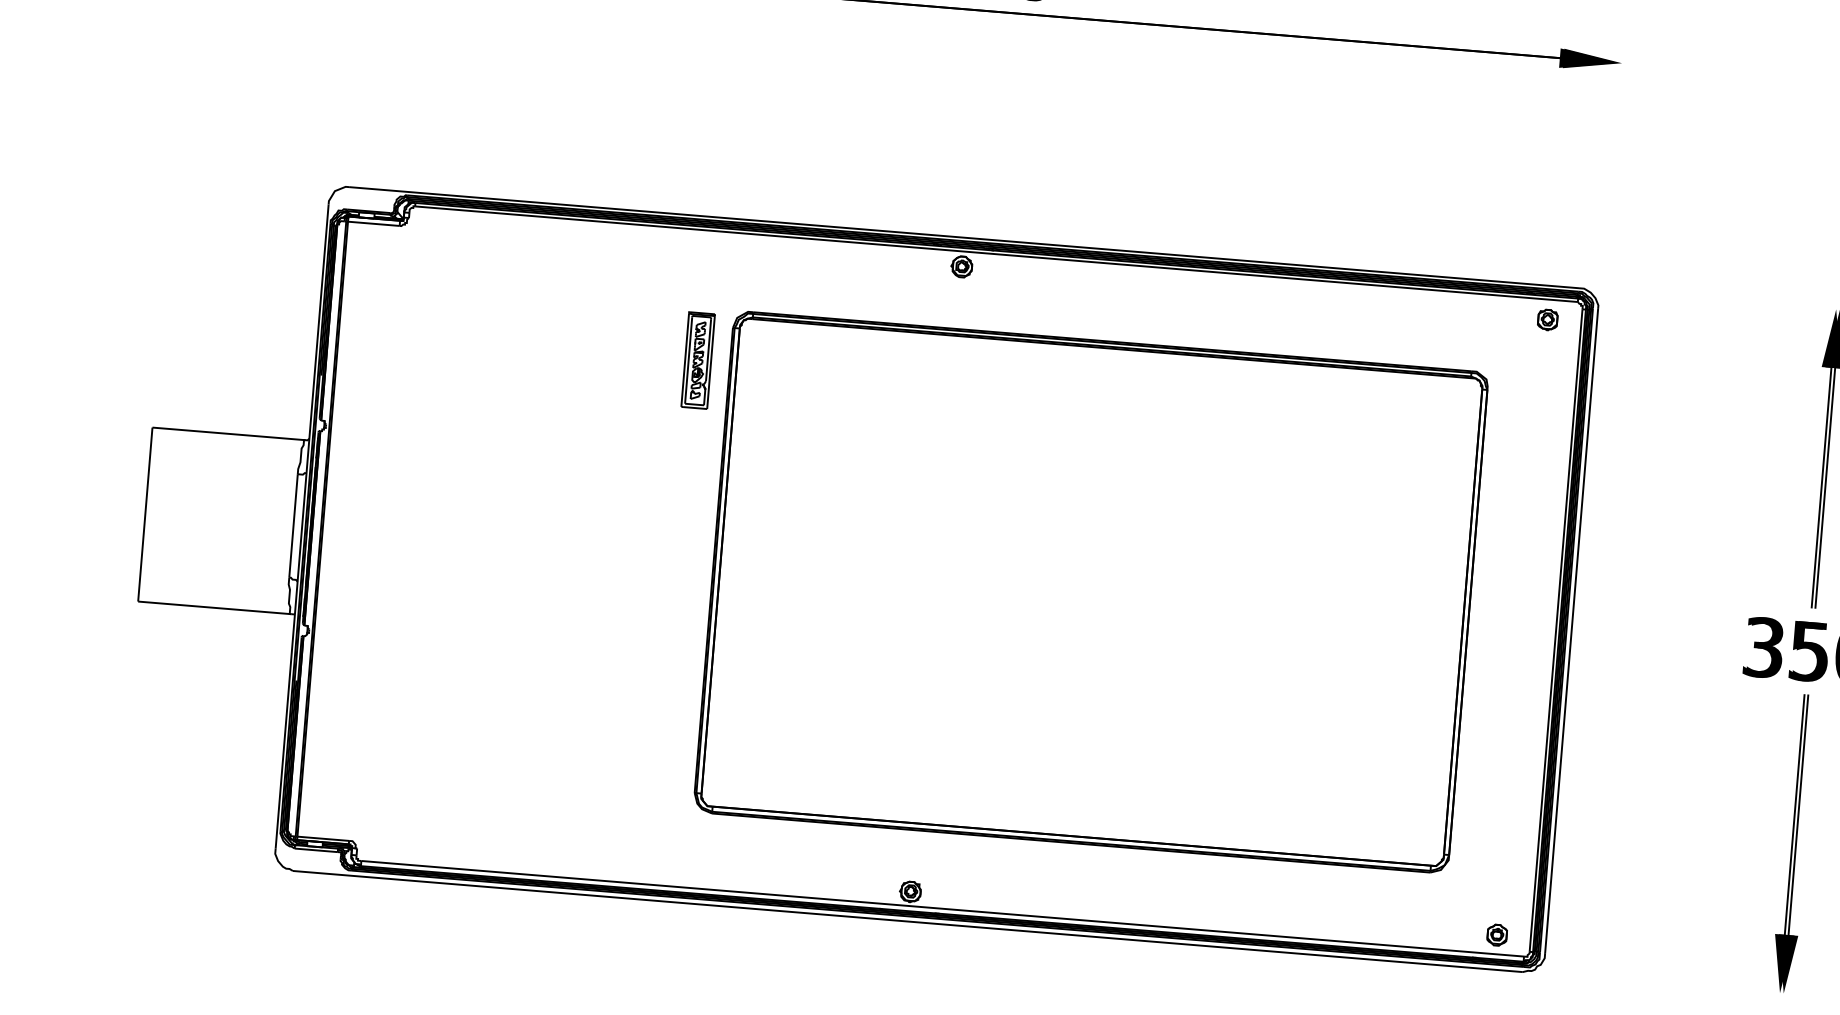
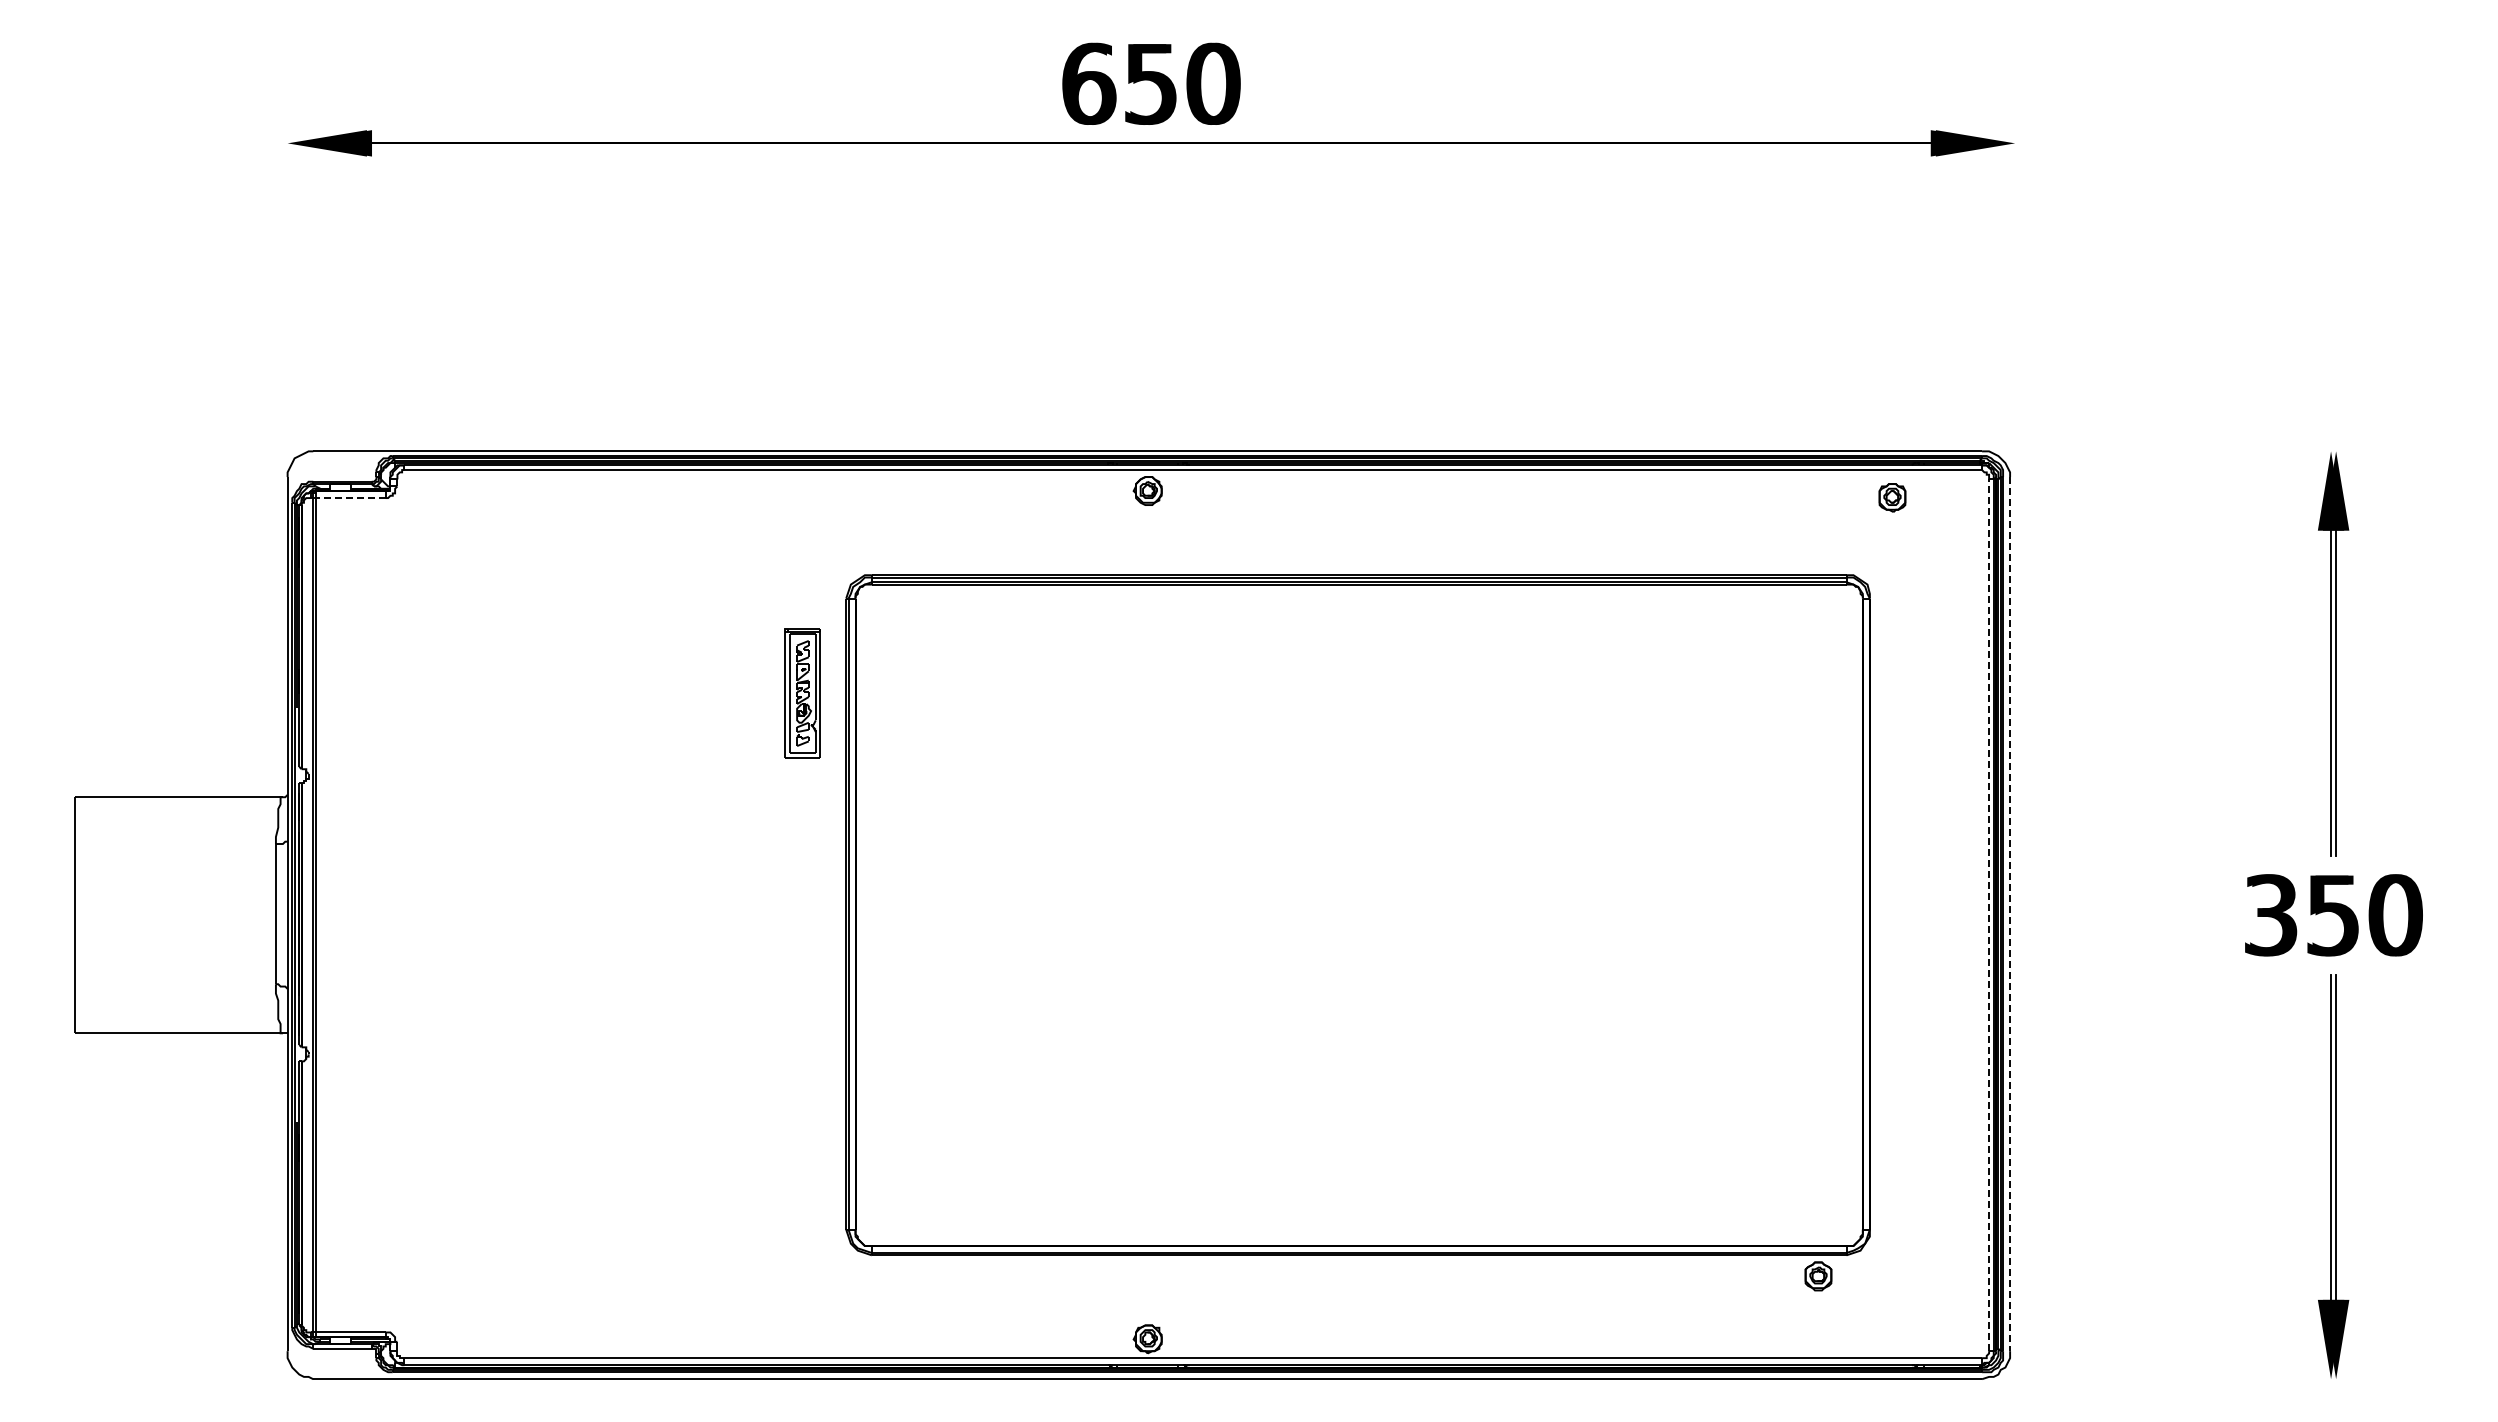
line: (373, 224) -> (350, 498), solid -> dashed
part: (1547, 319) -> (1892, 497), moved
part: (697, 360) -> (802, 693), moved
line: (1556, 630) -> (1989, 915), solid -> dashed
line: (1571, 631) -> (2010, 914), solid -> dashed
part: (1497, 935) -> (1818, 1276), moved

